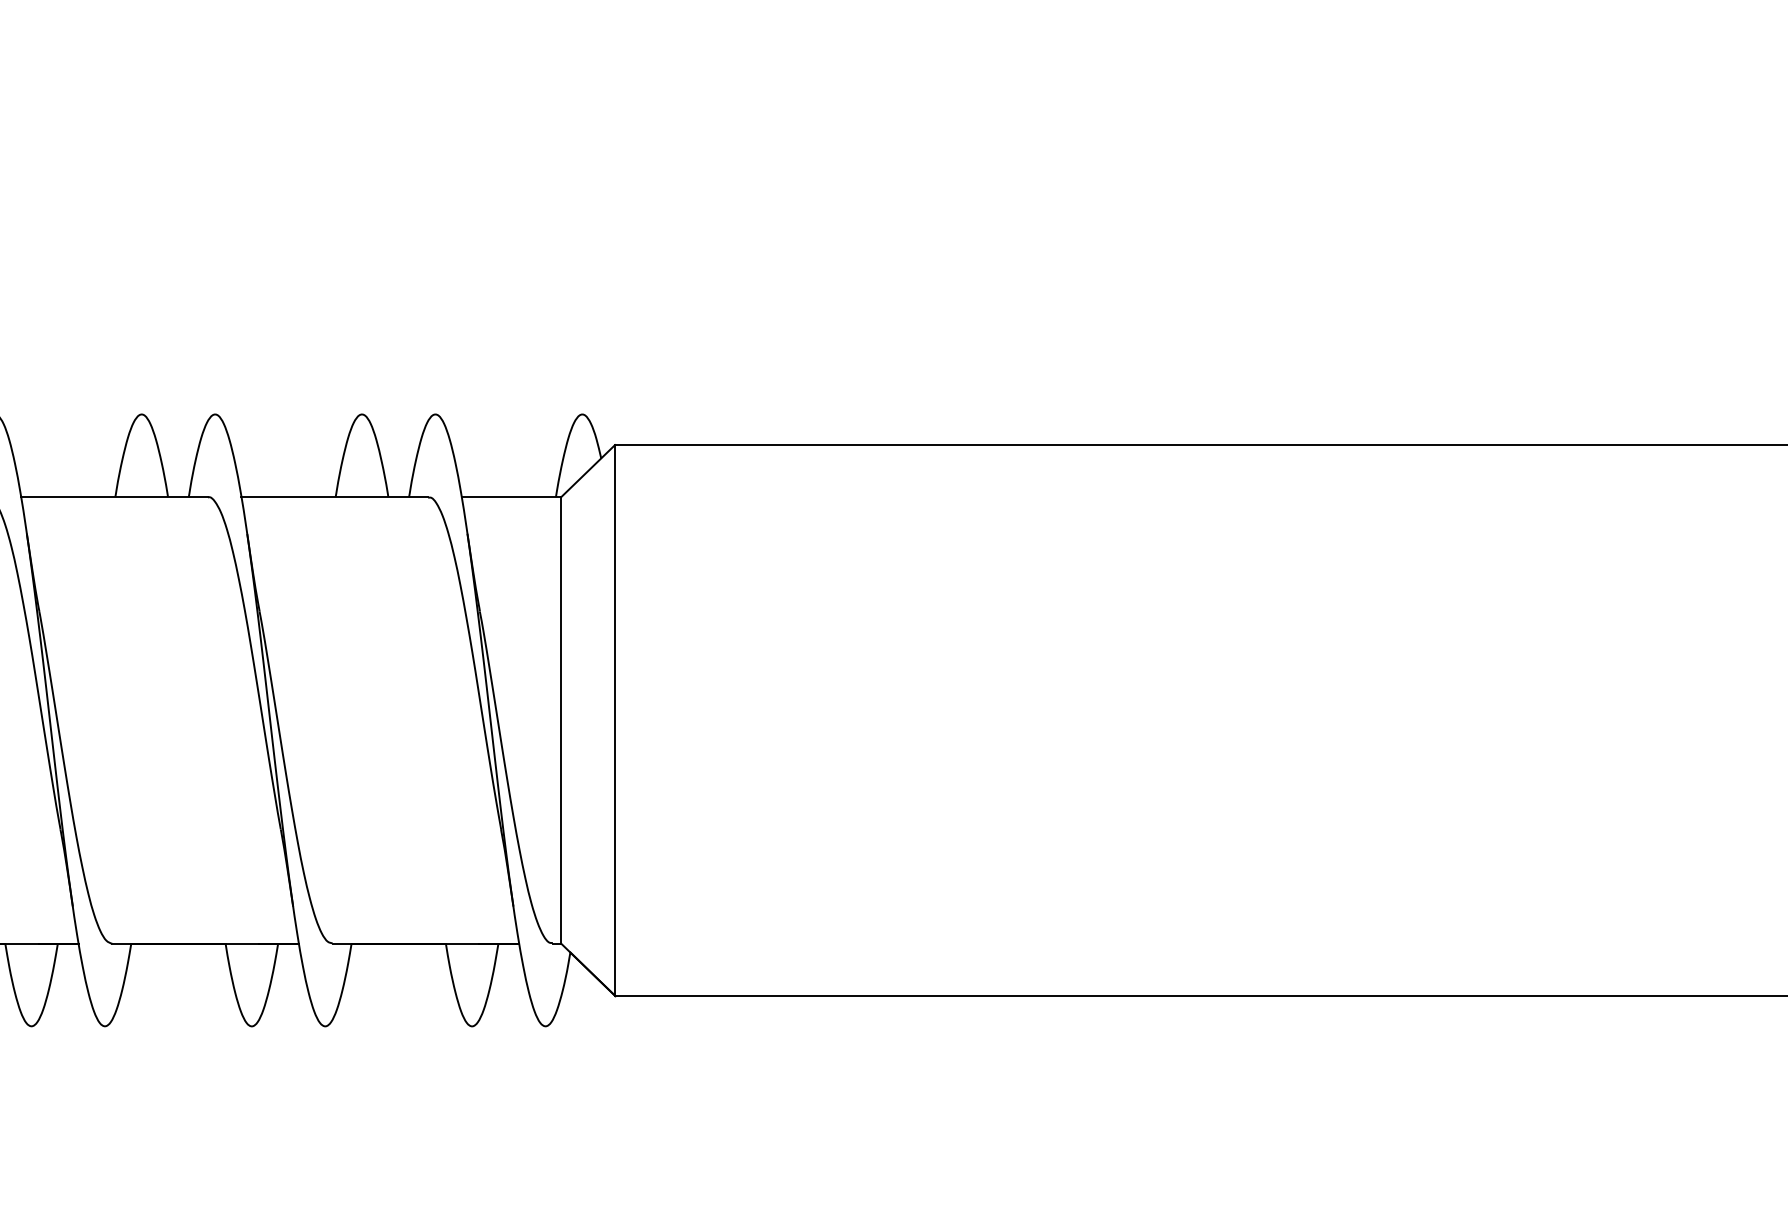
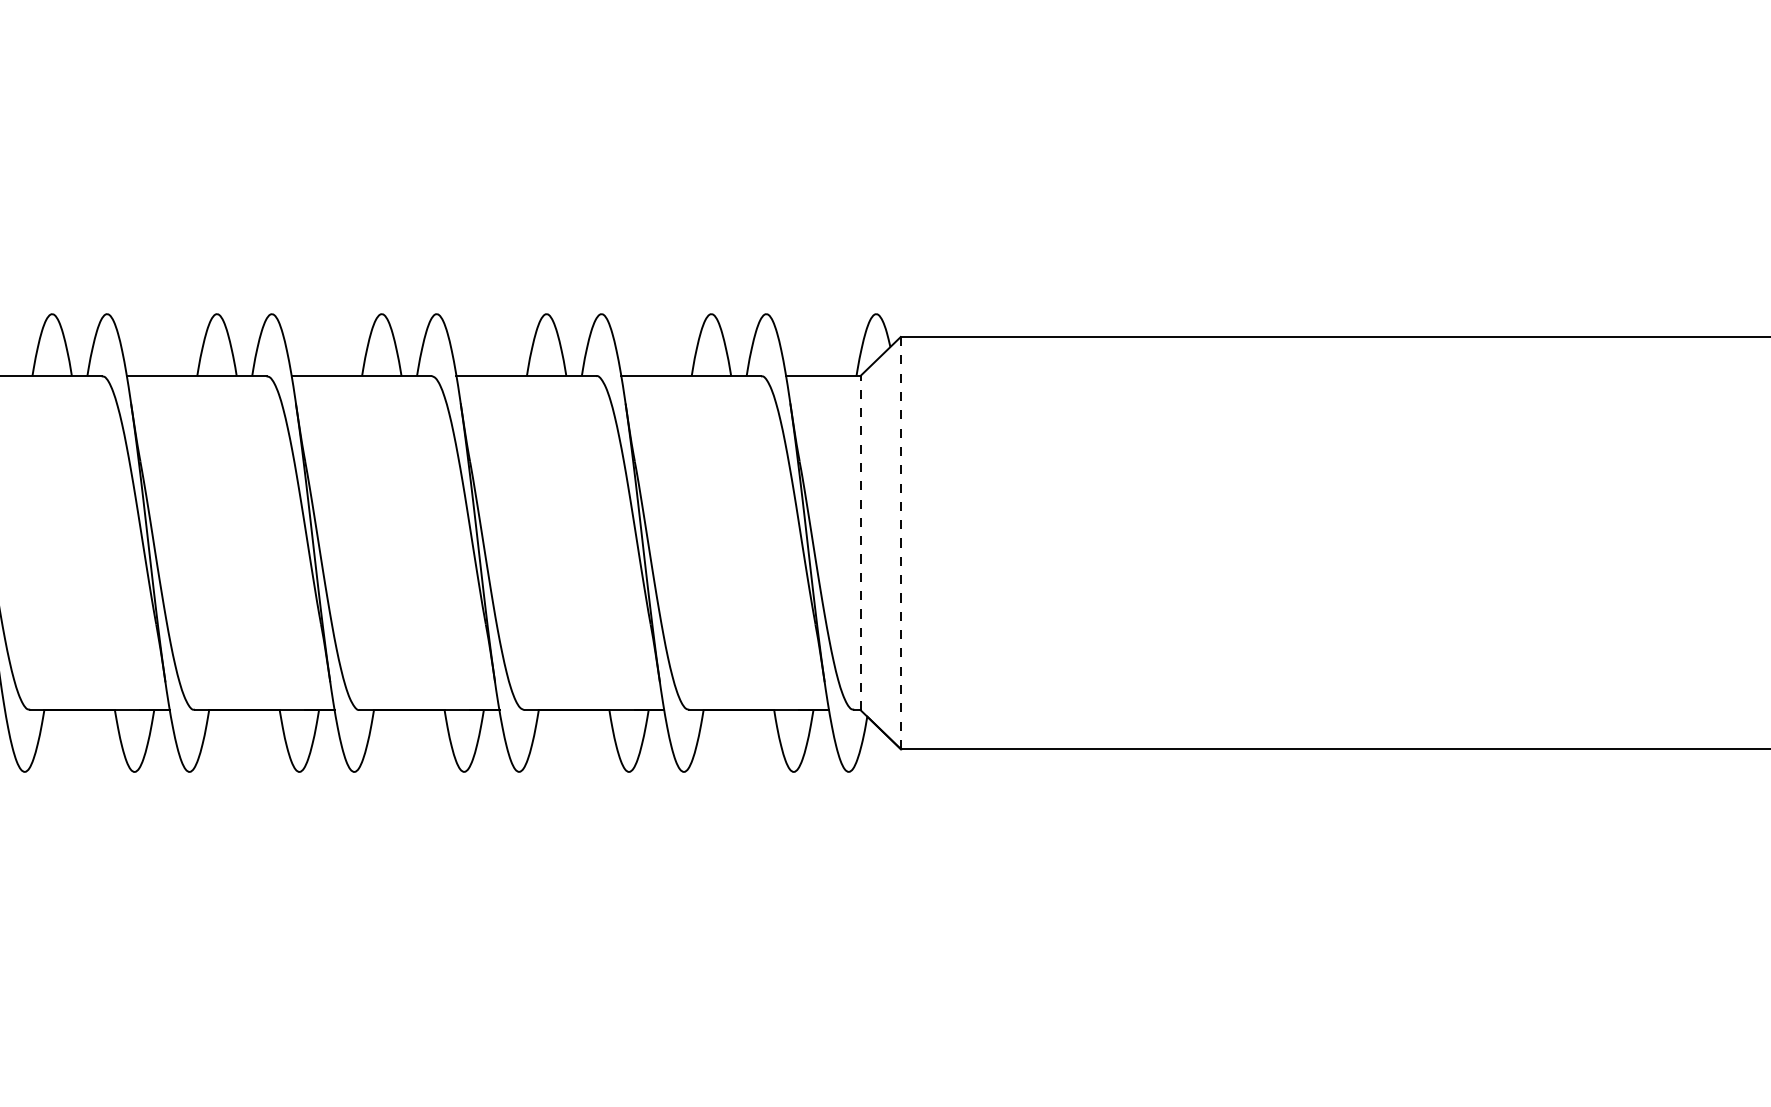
line: (561, 719) -> (860, 542), solid -> dashed
line: (614, 719) -> (900, 542), solid -> dashed

